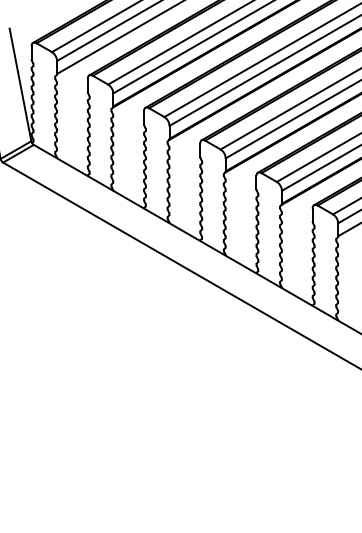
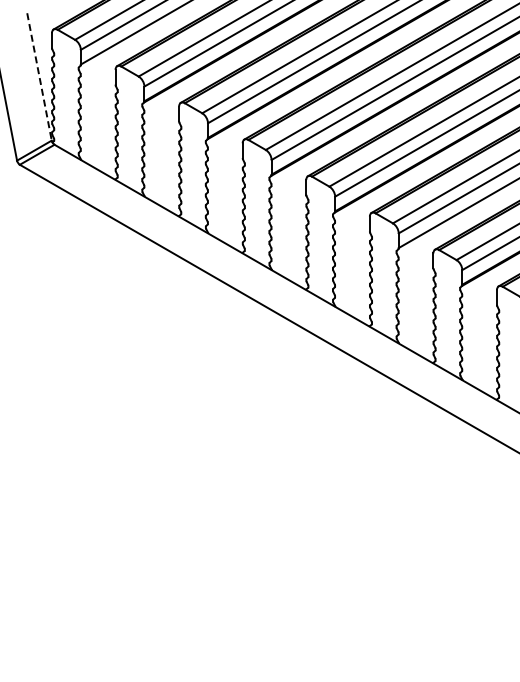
line: (20, 84) -> (39, 76), solid -> dashed

